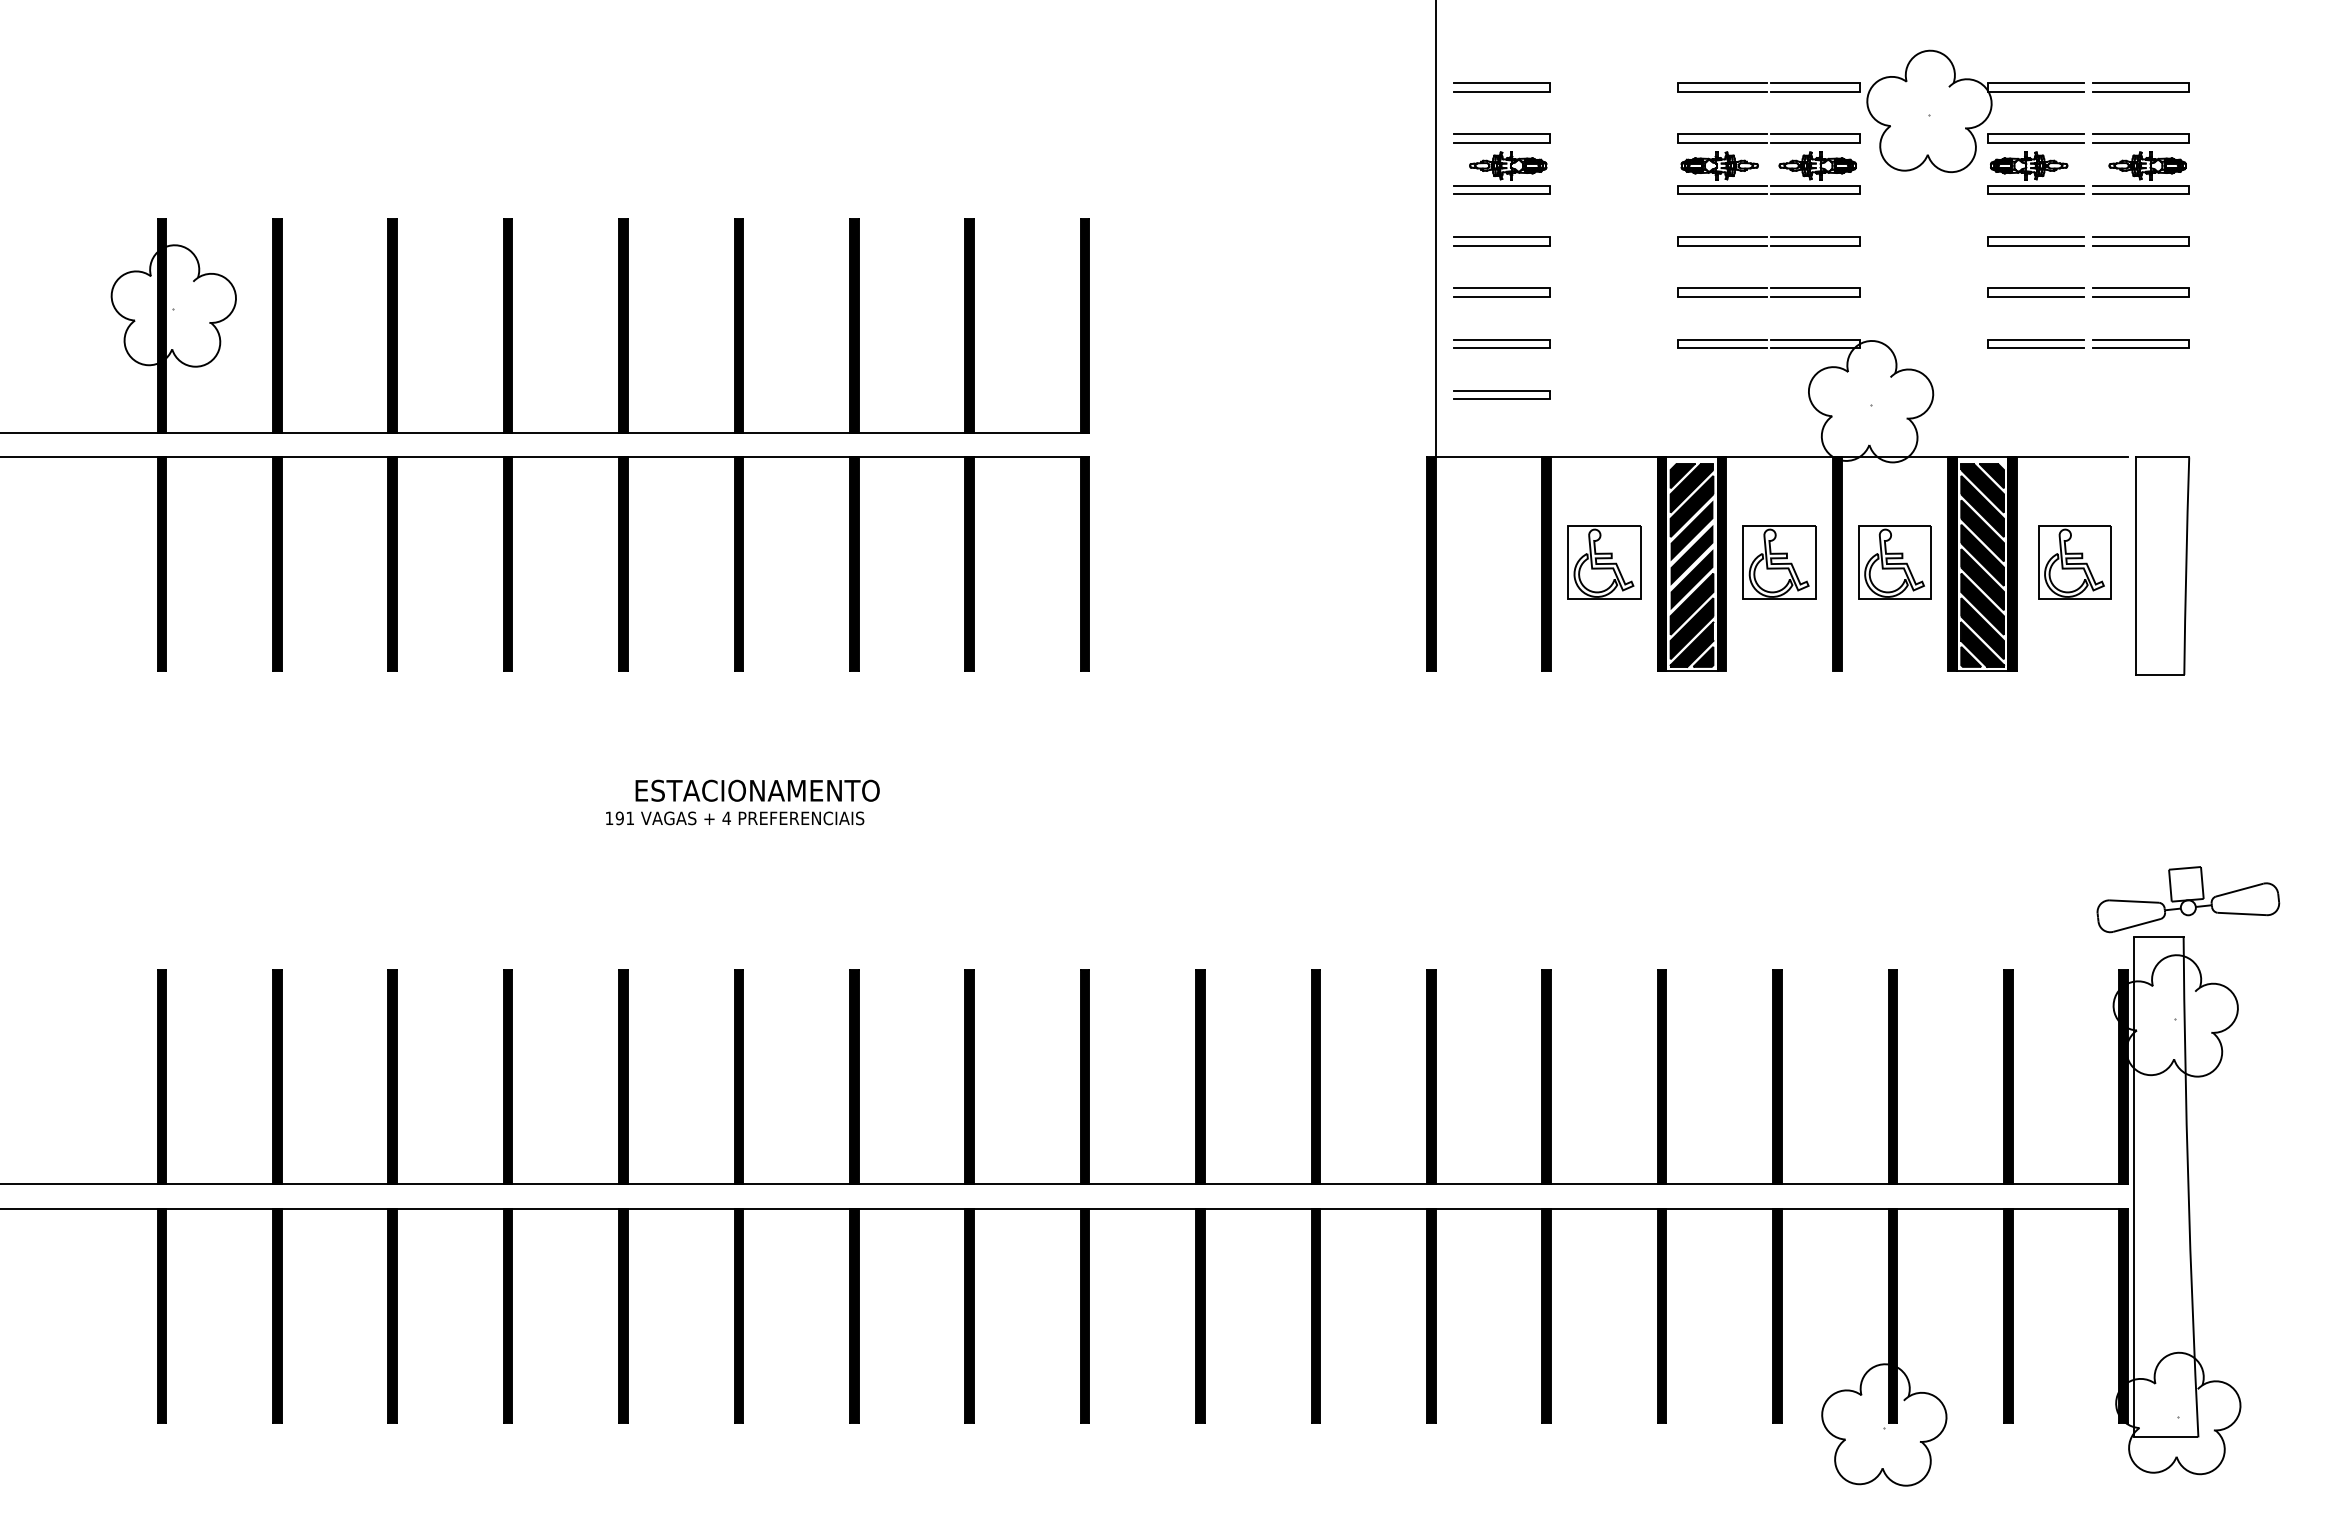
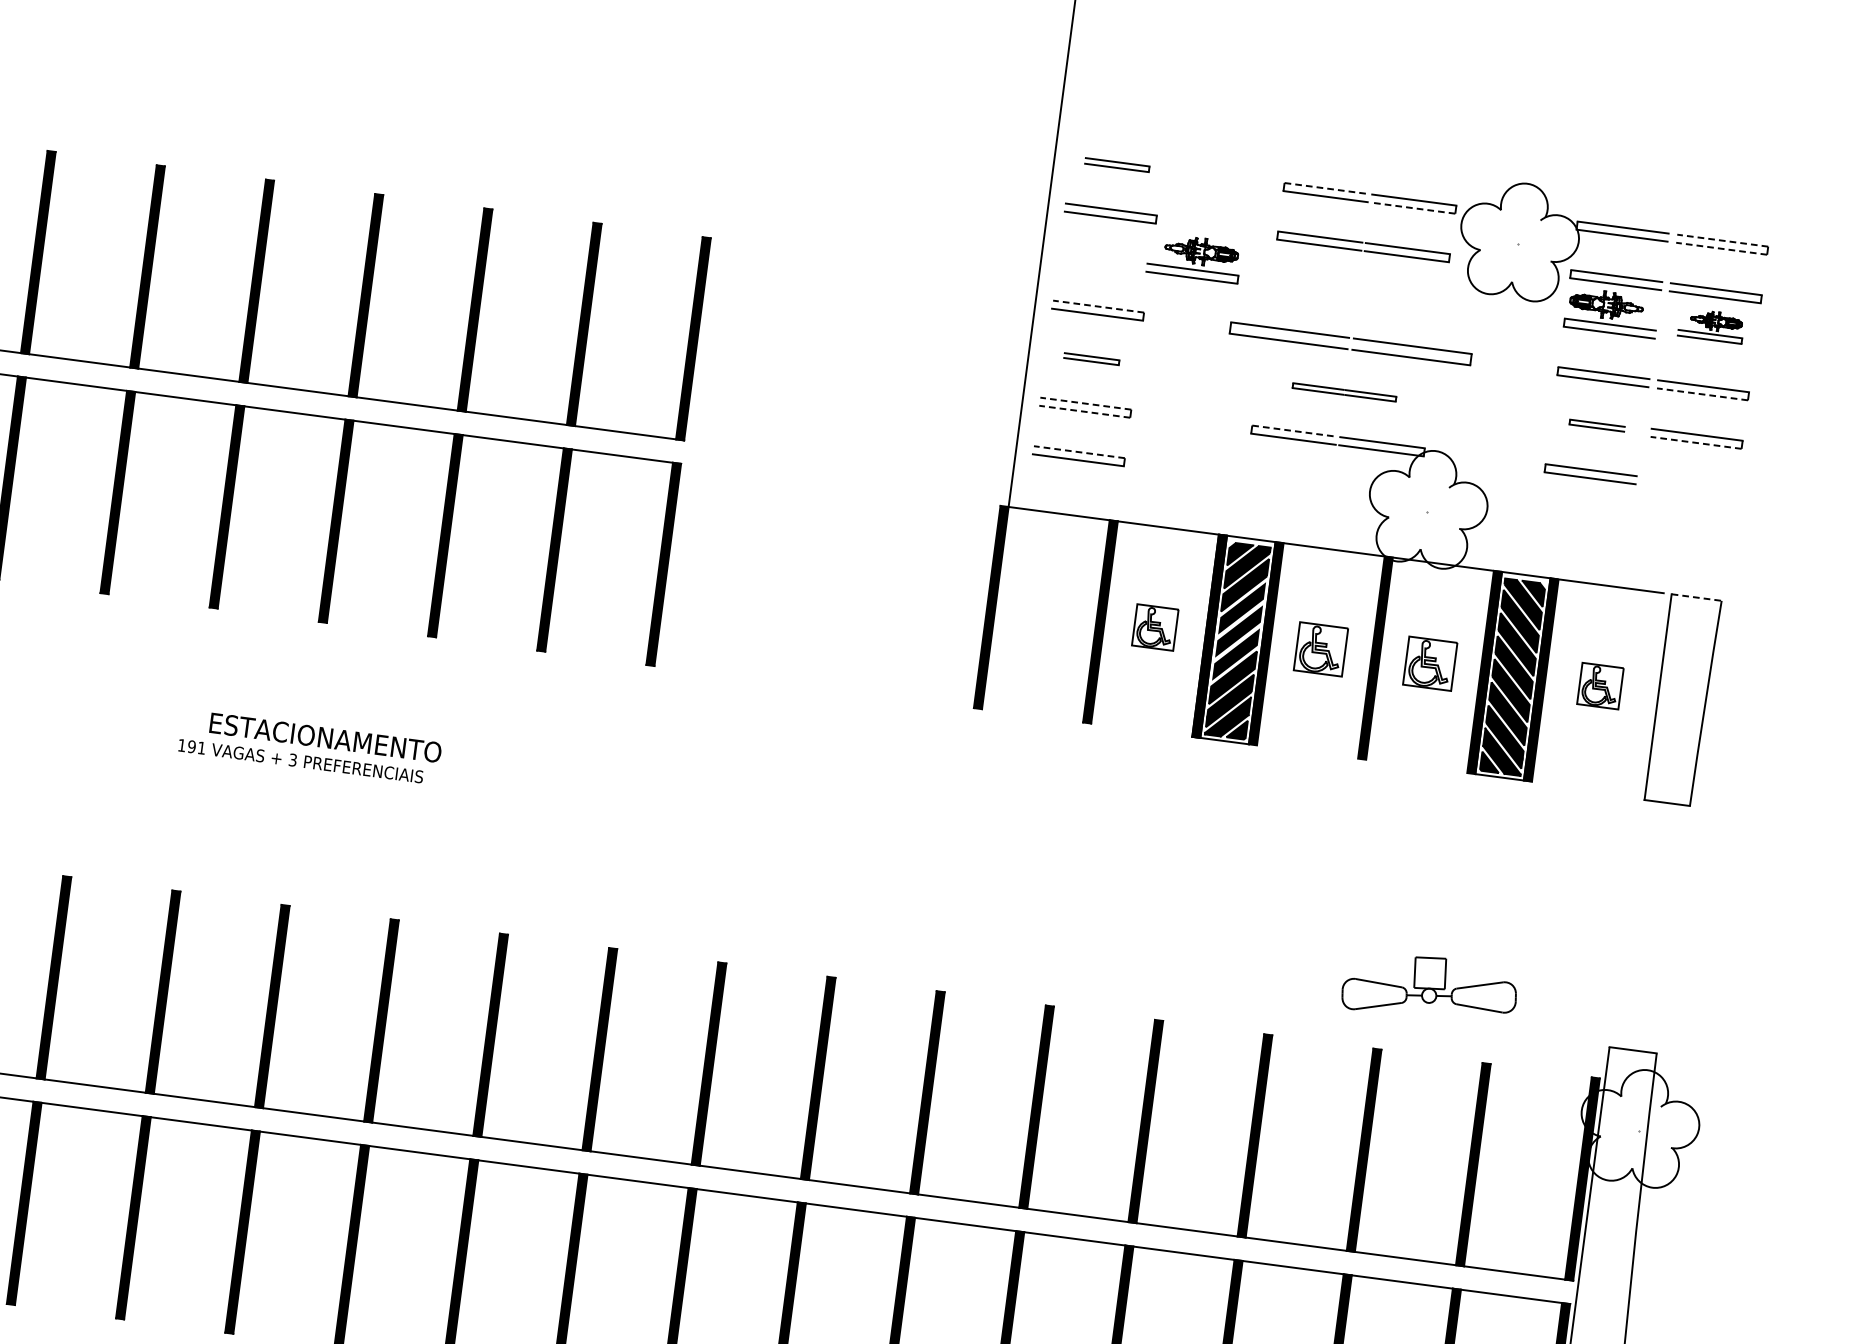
line: (1722, 83) -> (1326, 188), solid -> dashed
line: (2140, 83) -> (1722, 240), solid -> dashed
part: (1501, 87) -> (1117, 165), size x0.7
line: (1814, 91) -> (1412, 207), solid -> dashed
line: (2140, 91) -> (1721, 248), solid -> dashed
part: (1758, 167) -> (1350, 272), removed
part: (1501, 172) -> (1194, 257), moved
part: (2140, 172) -> (1711, 325), size x0.7
line: (1501, 237) -> (1098, 307), solid -> dashed
part: (1768, 241) -> (1350, 344), size x1.4
line: (2140, 245) -> (1701, 394), solid -> dashed
part: (1501, 292) -> (1091, 359), size x0.6
part: (1768, 292) -> (1344, 392), size x0.6
part: (2035, 292) -> (1596, 425), size x0.6
line: (2140, 296) -> (1695, 442), solid -> dashed
line: (1501, 339) -> (1085, 403), solid -> dashed
line: (1722, 339) -> (1294, 431), solid -> dashed
part: (2140, 343) -> (1689, 486), removed
line: (1501, 348) -> (1084, 412), solid -> dashed
line: (1501, 390) -> (1079, 451), solid -> dashed
line: (2163, 457) -> (1697, 597), solid -> dashed
part: (1604, 562) -> (1155, 627), size x0.6
part: (1779, 562) -> (1320, 649), size x0.7
part: (1894, 562) -> (1429, 663), size x0.7
part: (2074, 562) -> (1600, 685), size x0.6
text: (726, 818) -> (292, 760), 4 -> 3
part: (2188, 899) -> (1430, 987), moved

